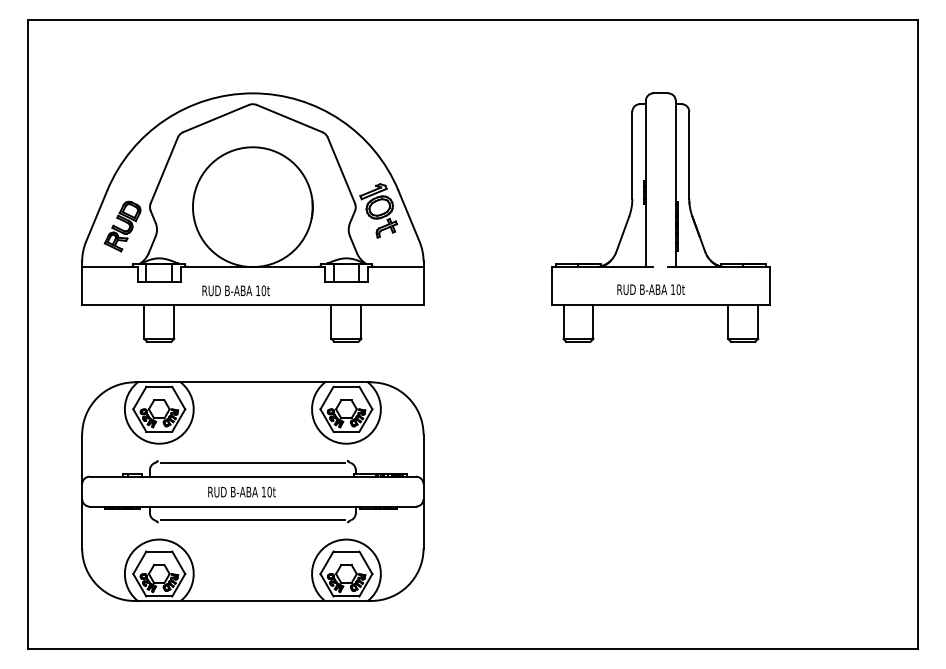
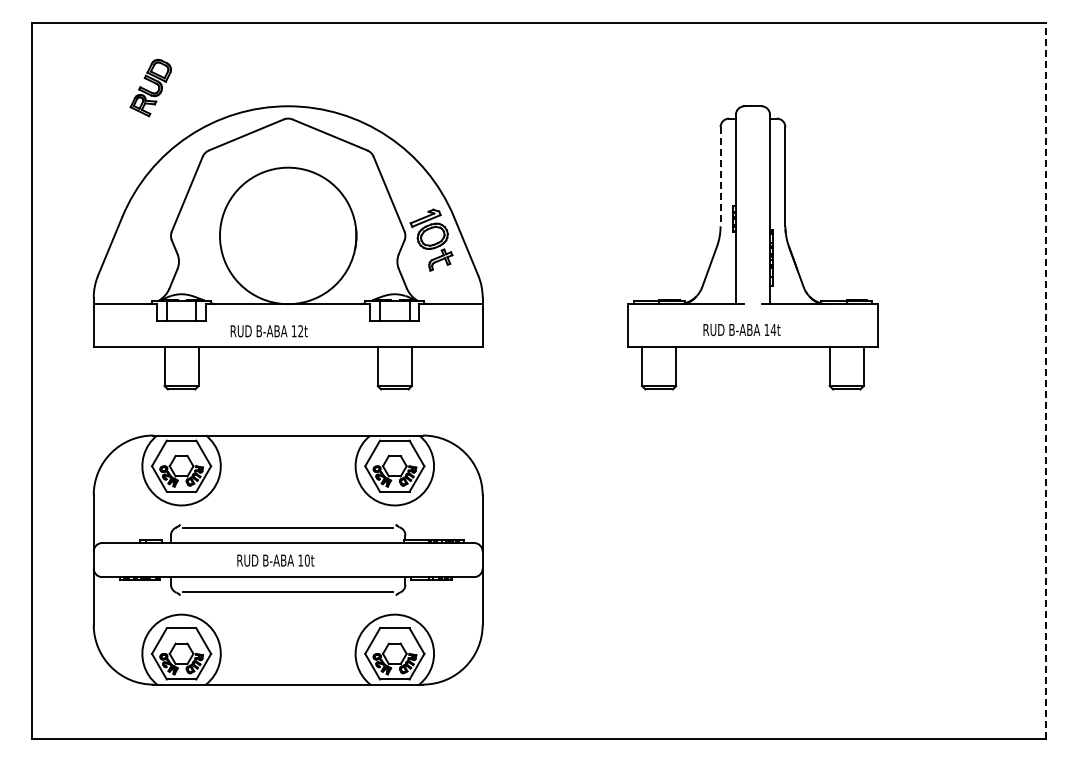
line: (632, 155) -> (720, 176), solid -> dashed
part: (122, 226) -> (150, 87), moved
text: (678, 289) -> (773, 329), 10t -> 14t
text: (263, 291) -> (300, 331), 10t -> 12t
line: (917, 334) -> (1045, 380), solid -> dashed

